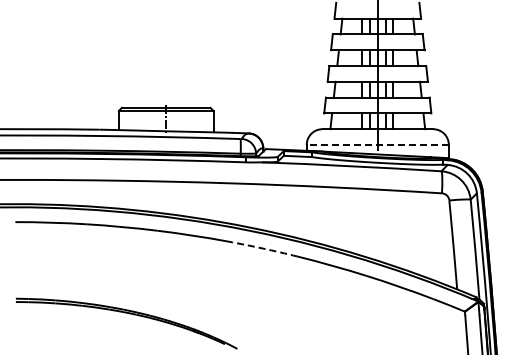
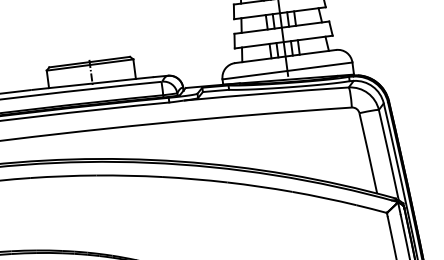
line: (377, 144) -> (287, 70), dashed -> solid
arc: (262, 248) -> (194, 179), dashed -> solid

